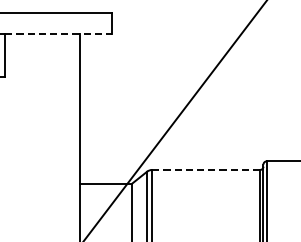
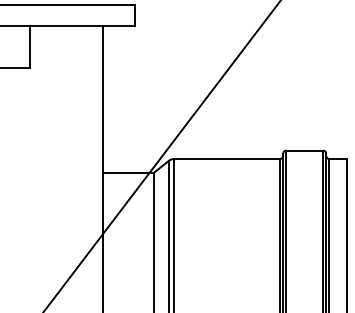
line: (58, 34) -> (82, 26), dashed -> solid
line: (206, 169) -> (227, 158), dashed -> solid

